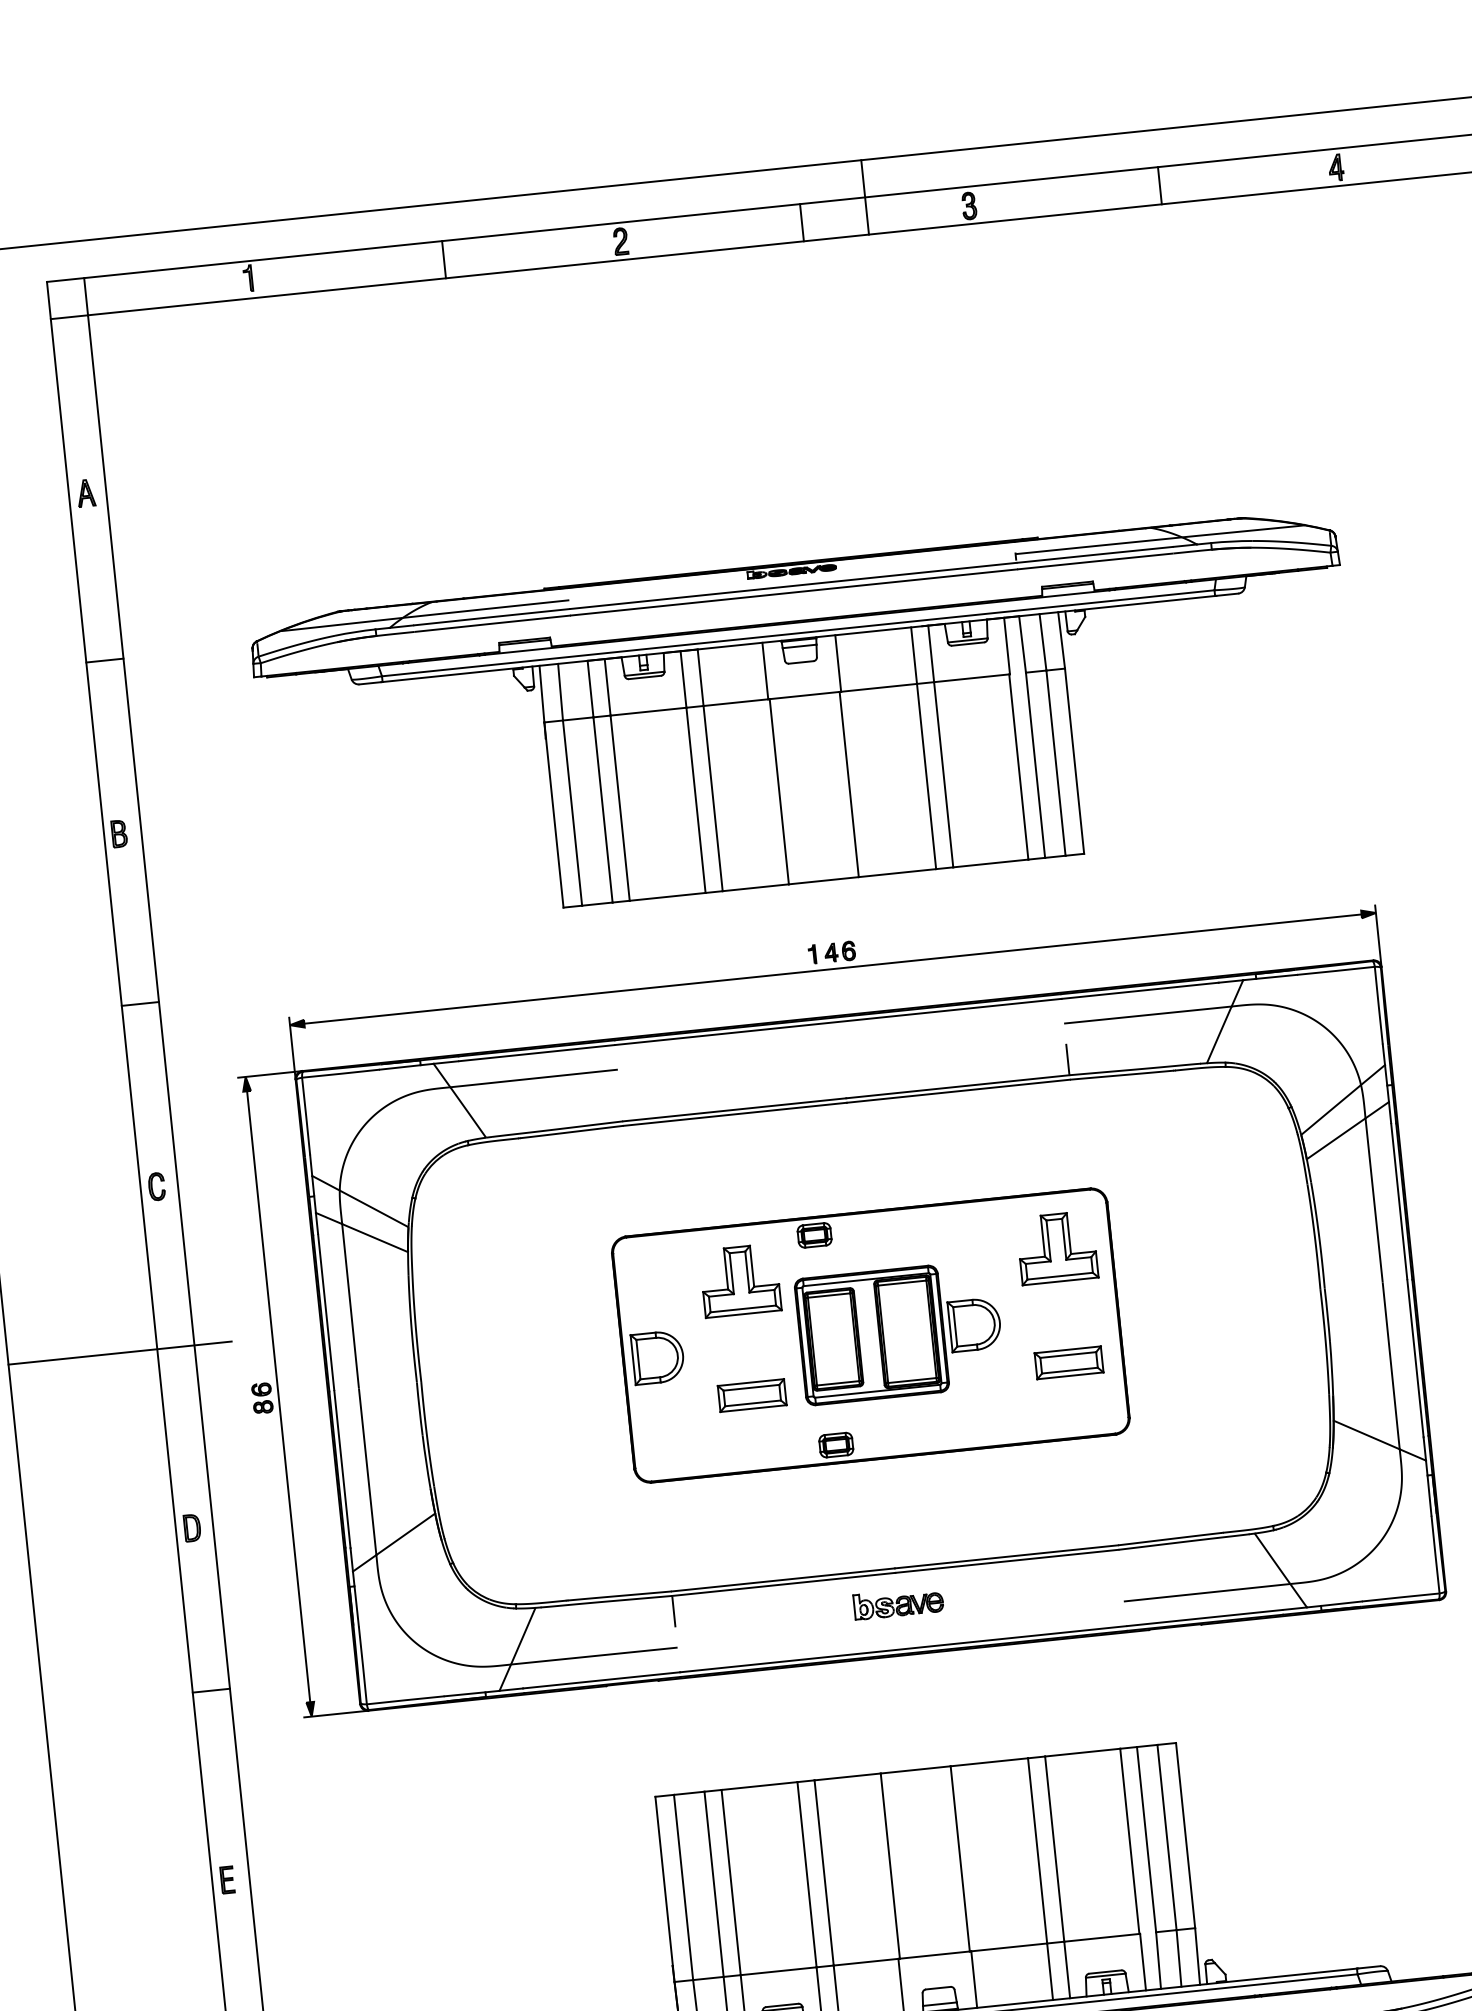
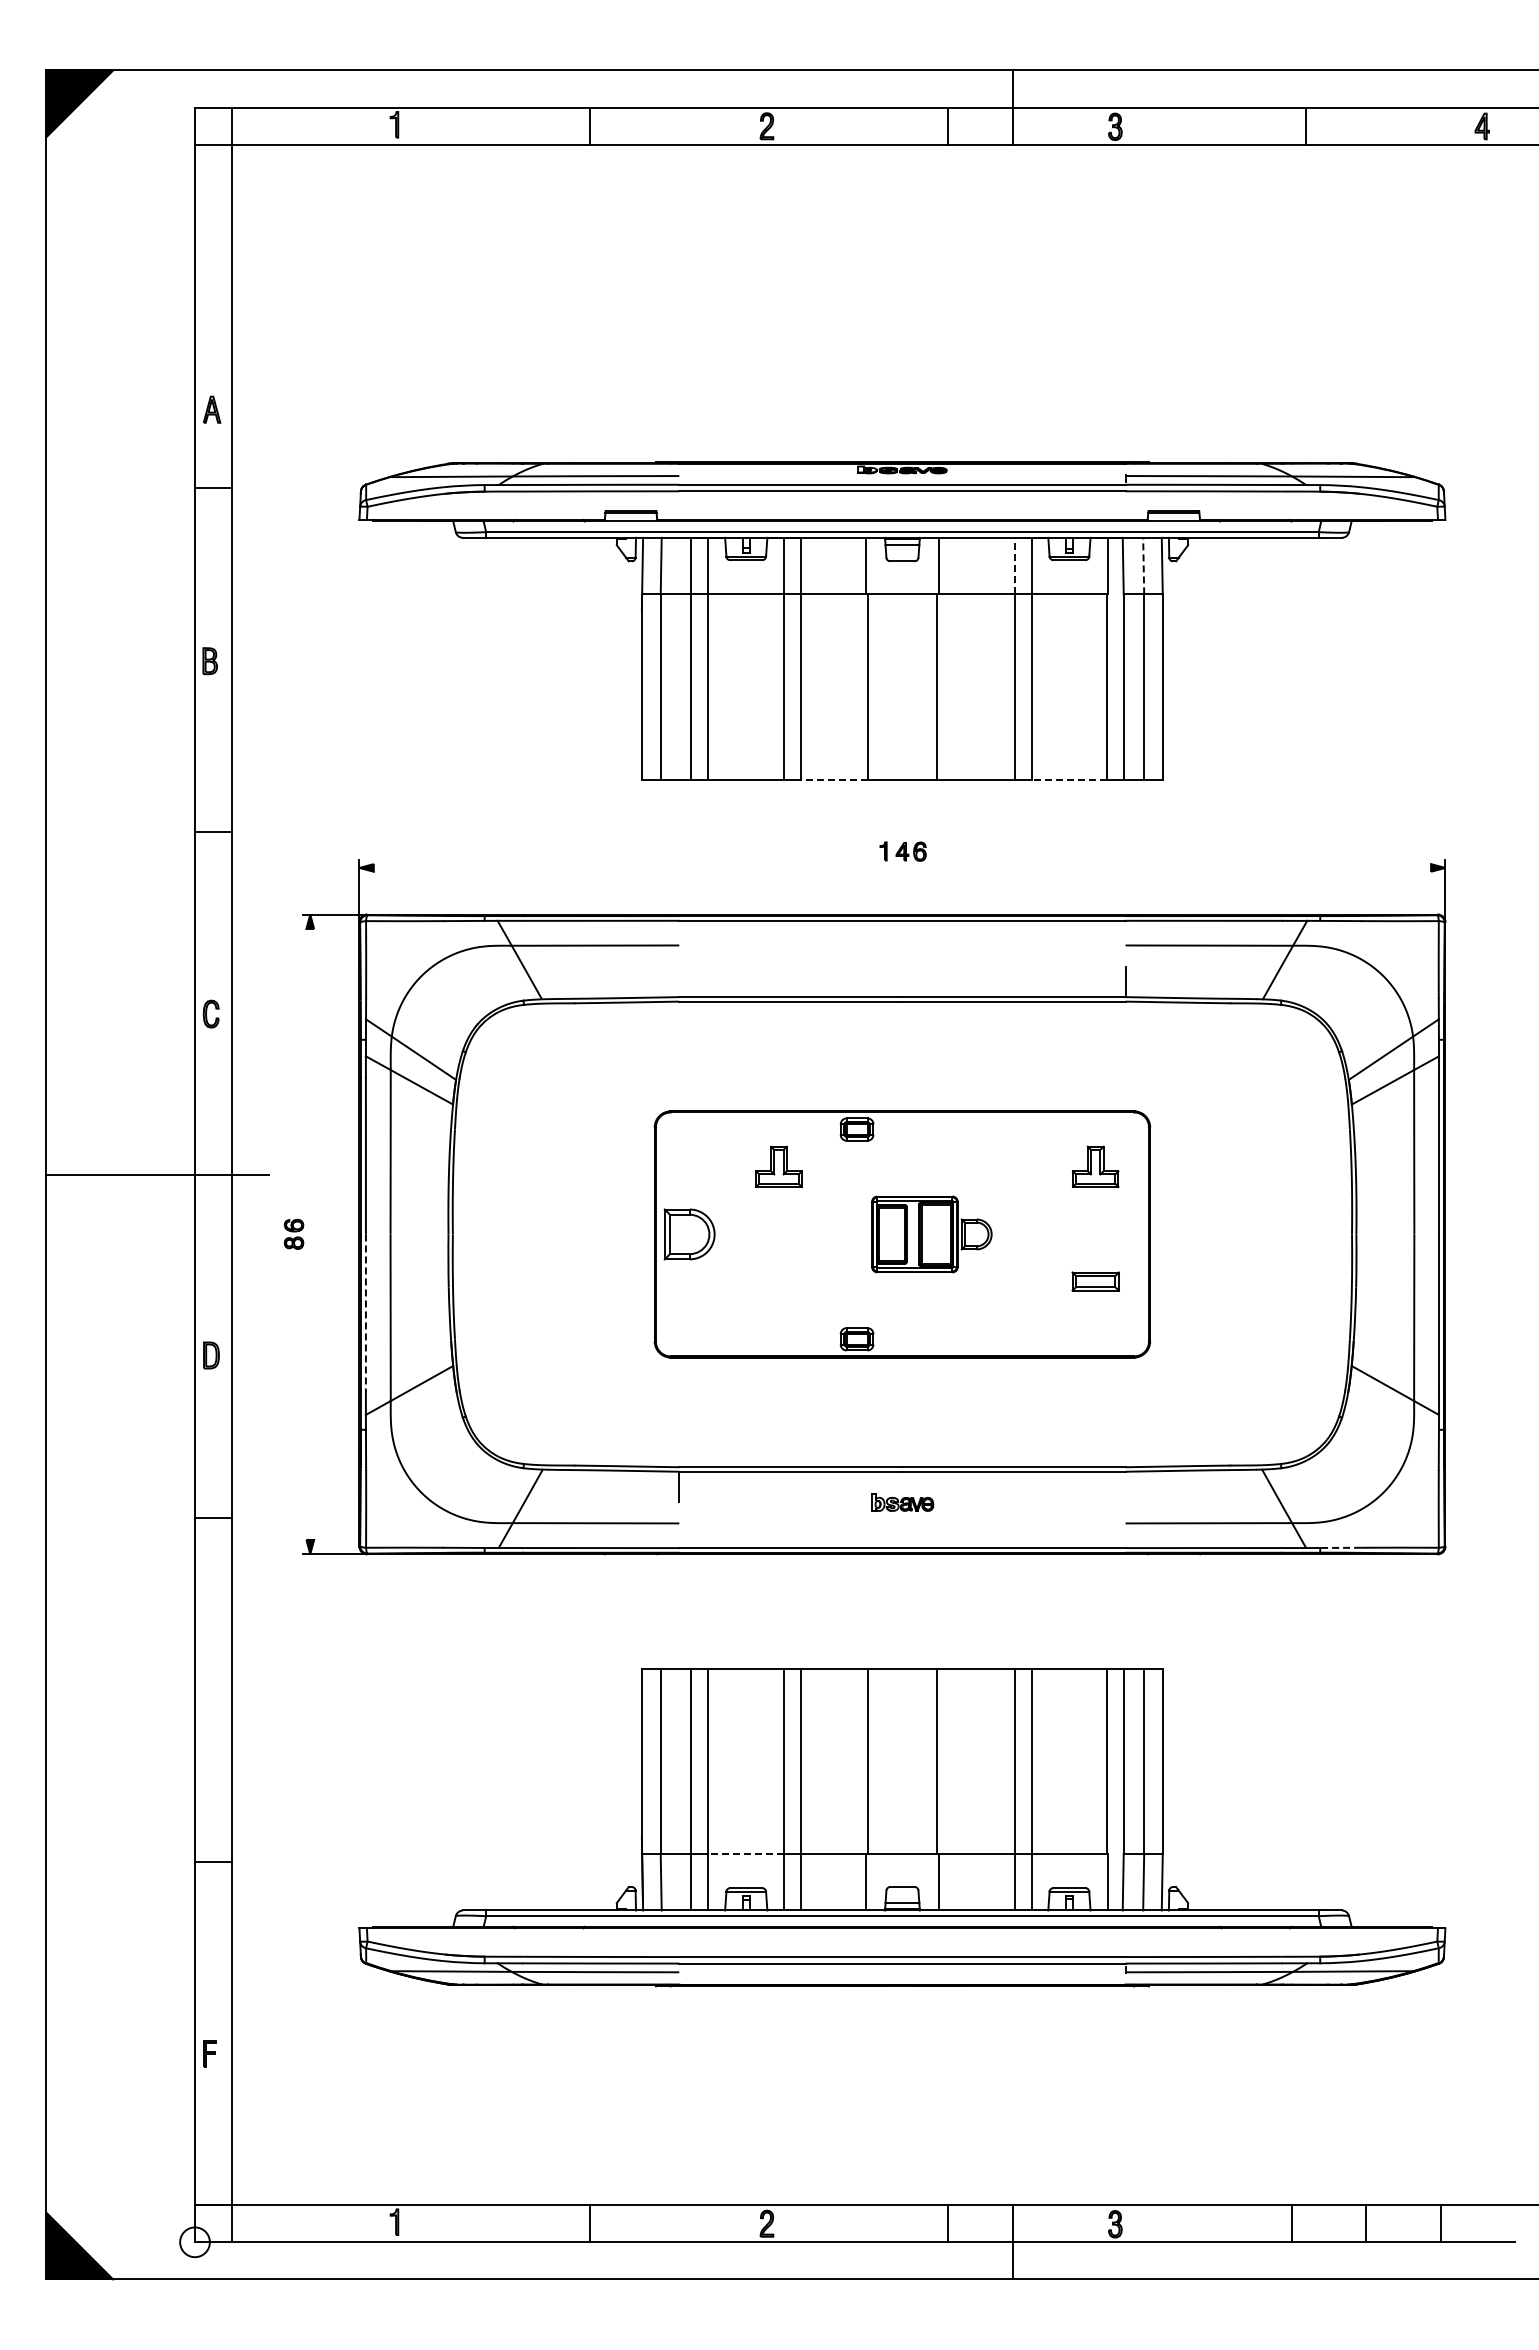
part: (86, 492) -> (212, 409), moved
line: (1042, 641) -> (1143, 565), solid -> dashed
line: (913, 655) -> (1014, 565), solid -> dashed
line: (990, 863) -> (1069, 779), solid -> dashed
line: (754, 887) -> (833, 779), solid -> dashed
line: (832, 968) -> (902, 867), removed
part: (1056, 1247) -> (1095, 1166), size x0.6
part: (739, 1280) -> (778, 1166), size x0.6
part: (899, 1332) -> (931, 1234), size x0.6
part: (1068, 1362) -> (1095, 1281), size x0.7
line: (278, 1395) -> (310, 1233), removed
part: (751, 1395) -> (778, 1281), removed
line: (342, 1470) -> (365, 1313), solid -> dashed
part: (898, 1603) -> (902, 1502), size x0.7
line: (1341, 1603) -> (1340, 1547), solid -> dashed
part: (226, 1879) -> (209, 1706), removed
line: (778, 1970) -> (746, 1853), solid -> dashed

